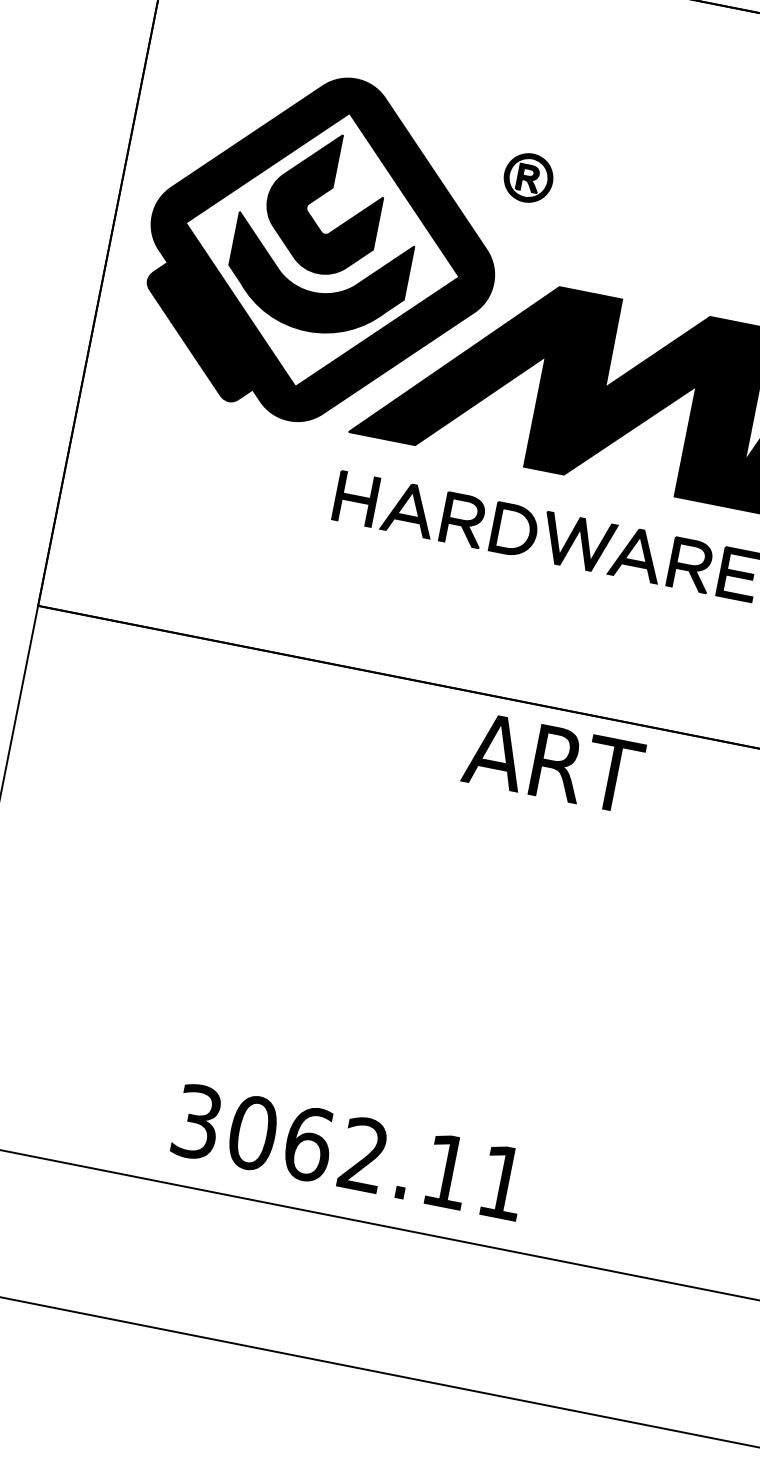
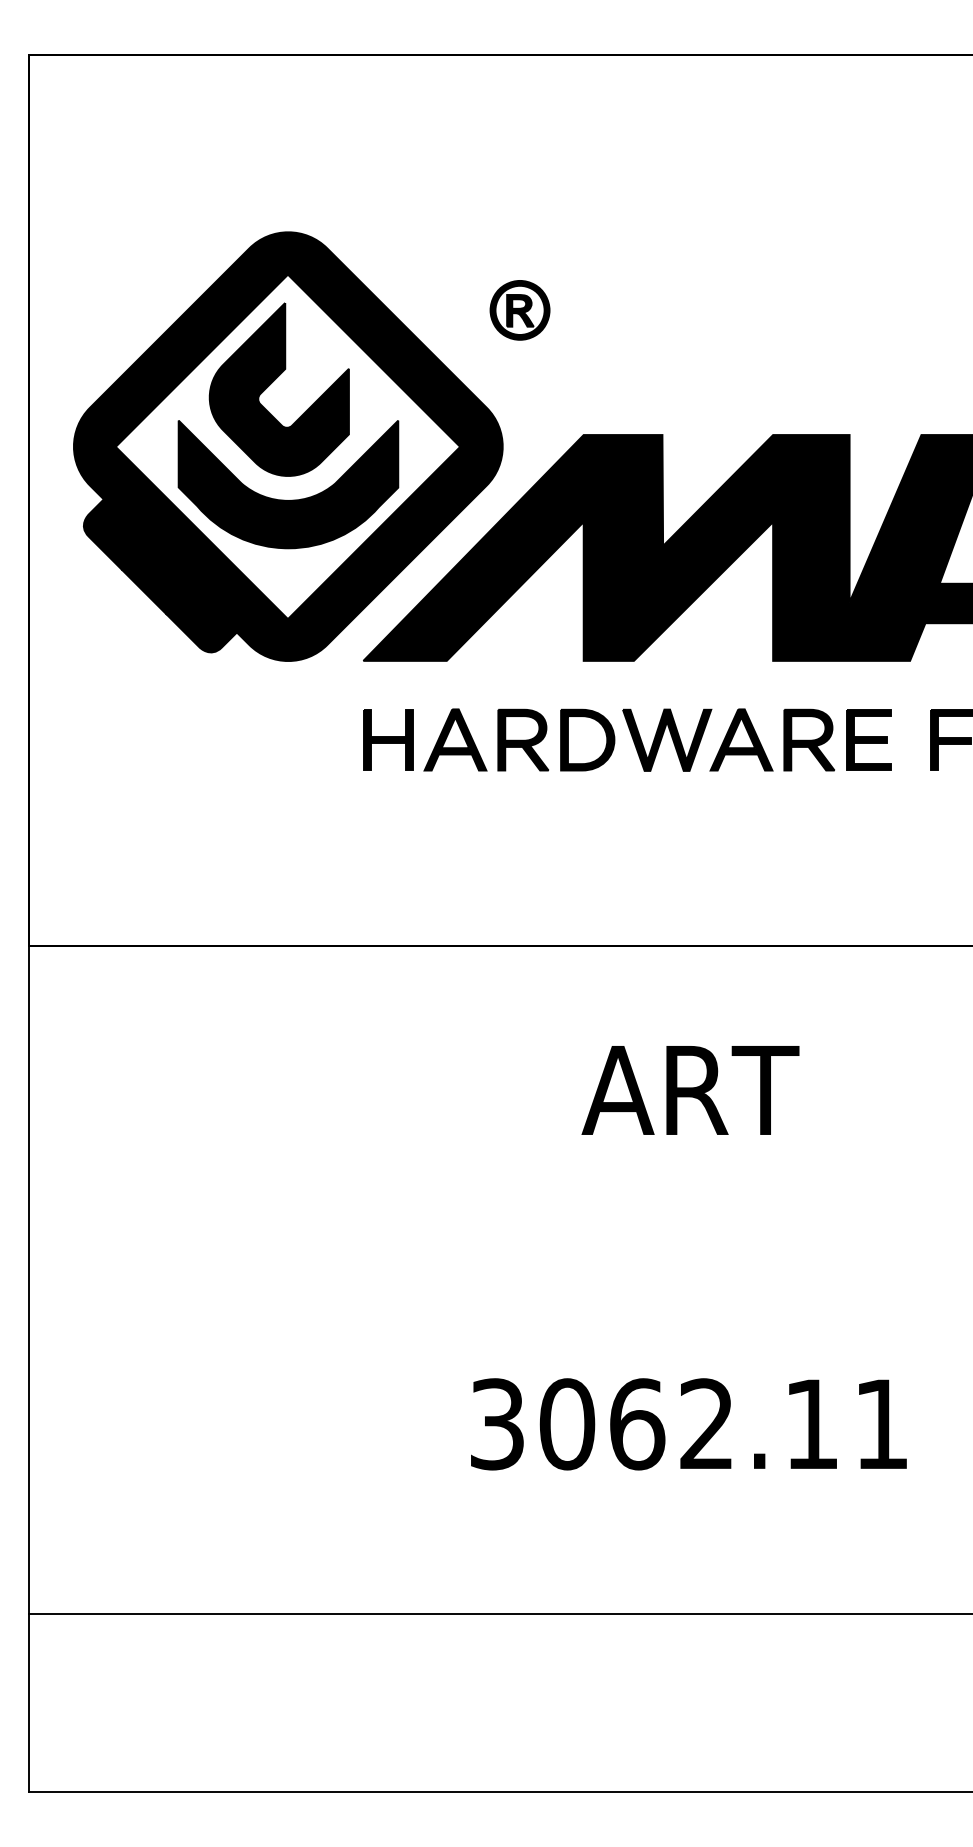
text: (553, 763) -> (690, 1090), moved
text: (349, 1152) -> (688, 1424), moved

